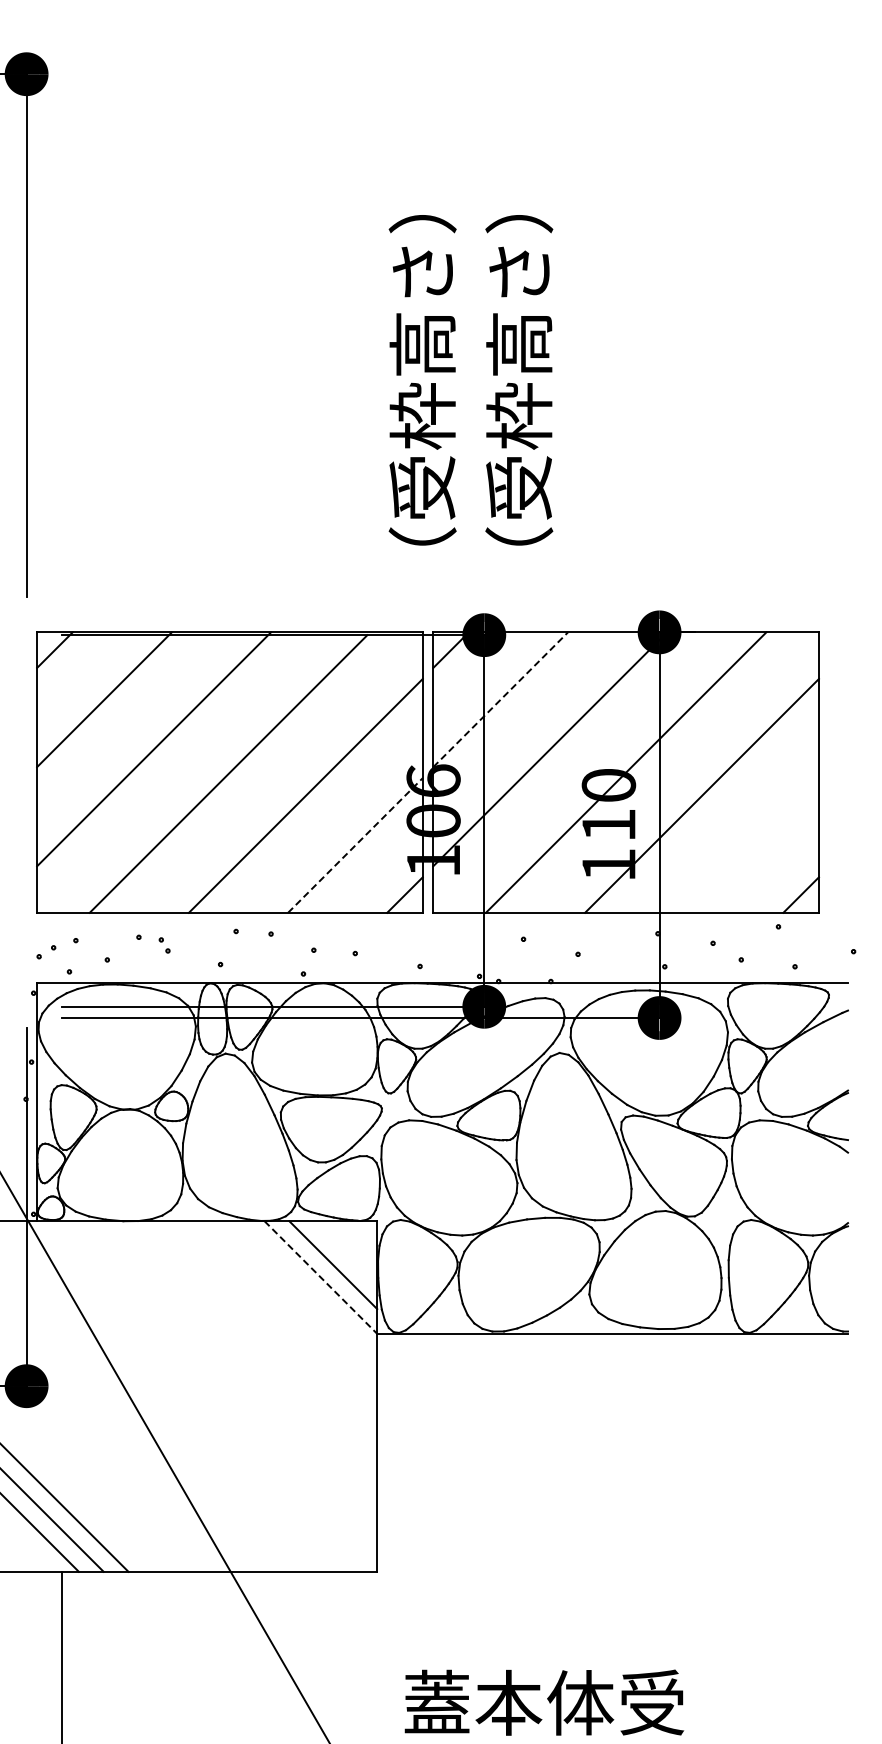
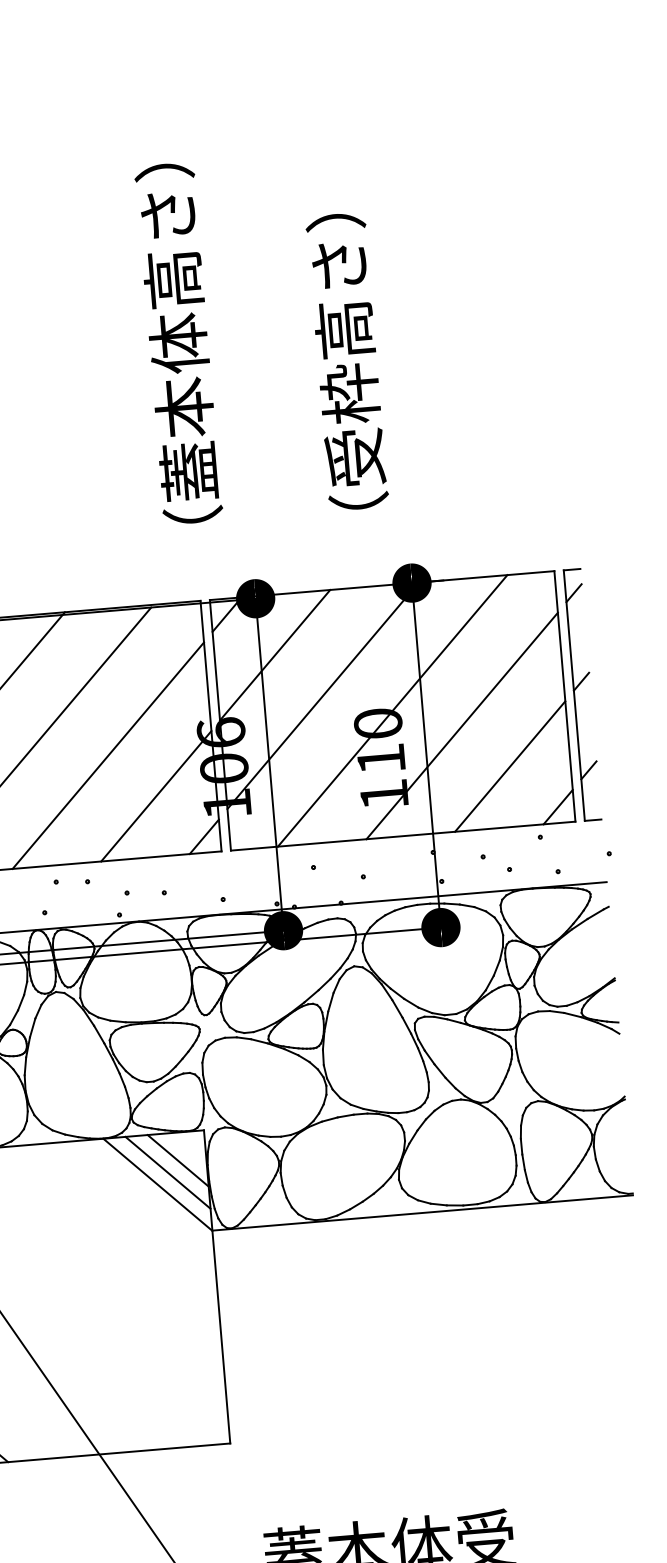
text: (422, 331) -> (177, 332), （受枠高さ） -> （蓋本体高さ）
text: (519, 380) -> (347, 361), moved
line: (501, 699) -> (275, 654), dashed -> solid
part: (829, 772) -> (574, 695), added
line: (355, 845) -> (156, 796), dashed -> solid
line: (751, 845) -> (510, 766), added
line: (345, 1252) -> (177, 1160), added
line: (320, 1277) -> (157, 1184), dashed -> solid

